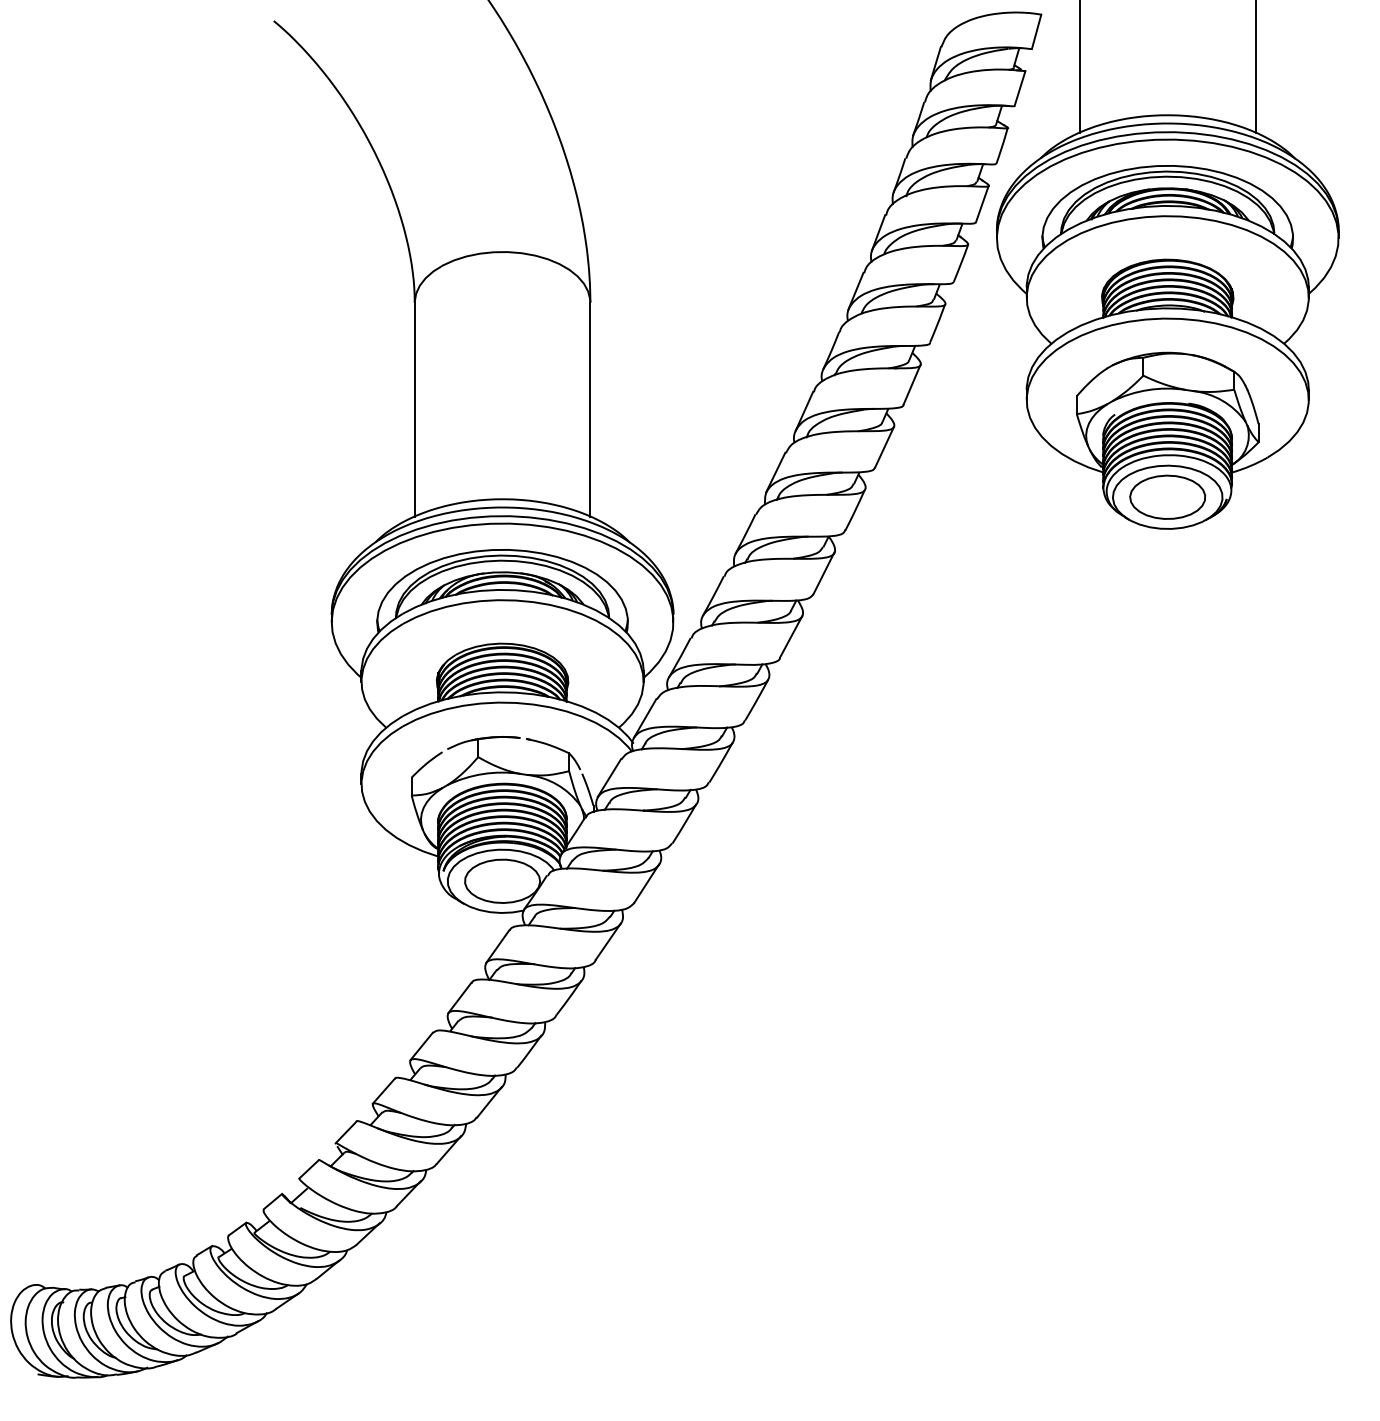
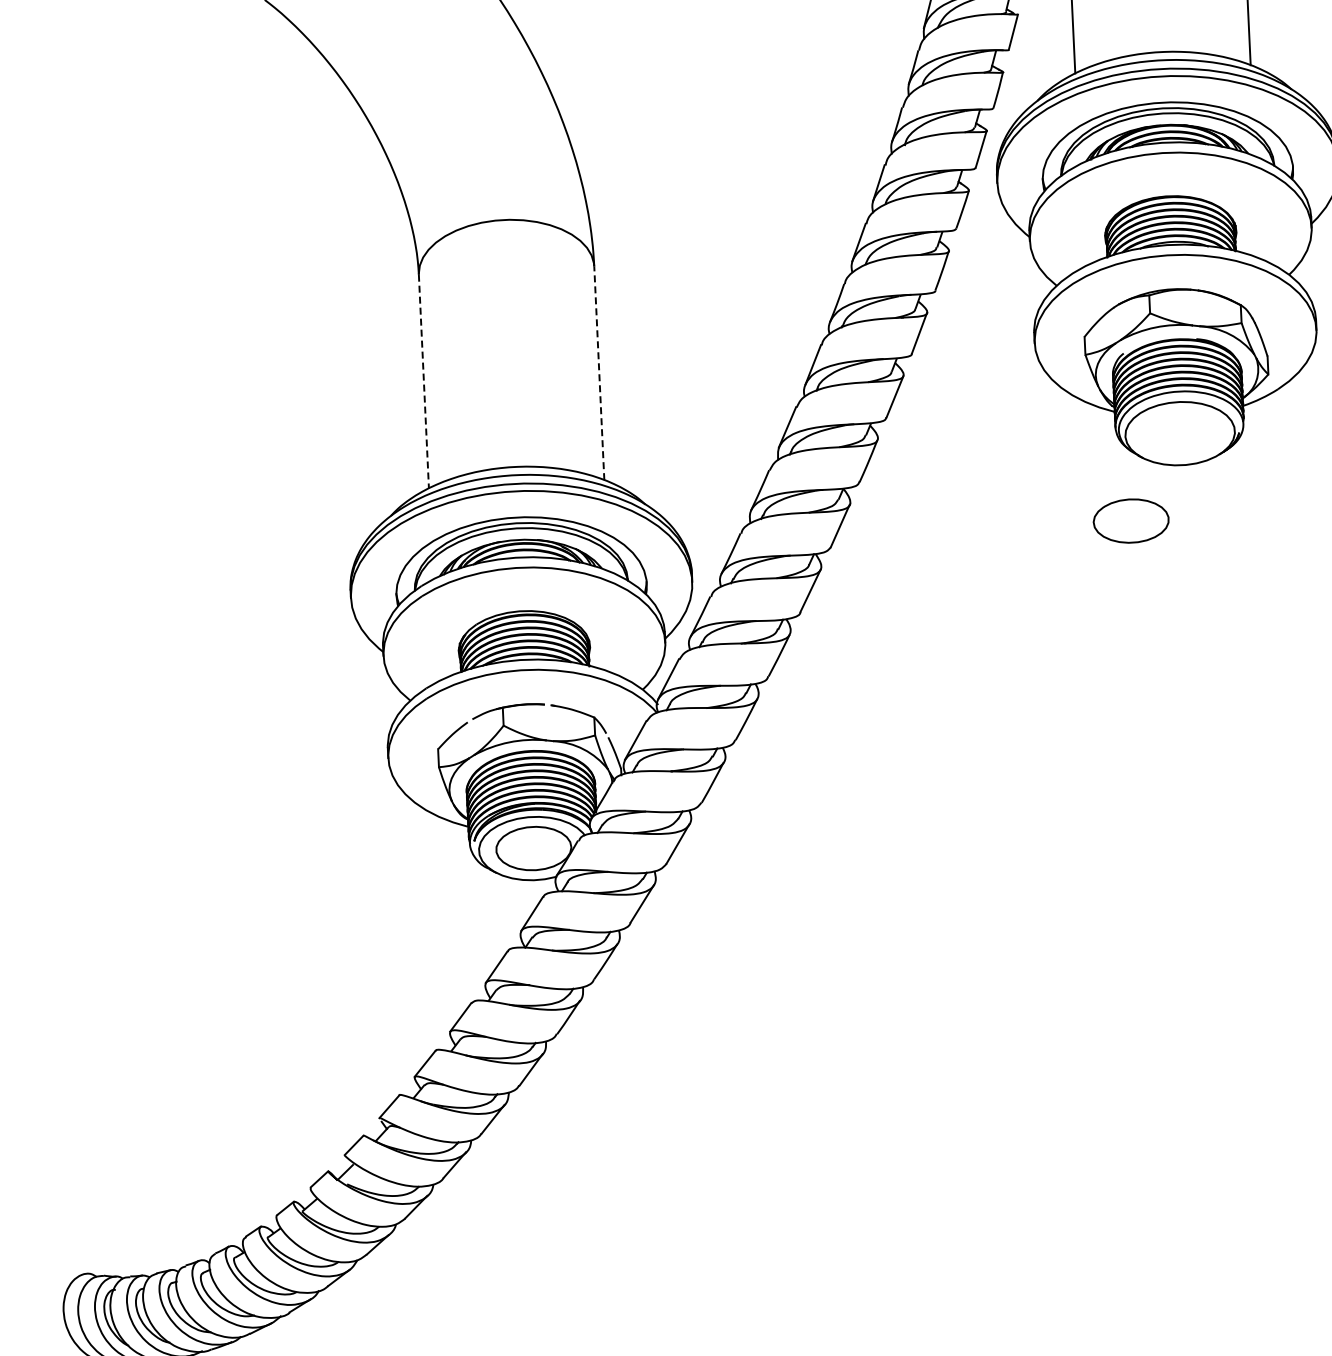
line: (414, 409) -> (423, 381), solid -> dashed
line: (590, 409) -> (599, 373), solid -> dashed
part: (1167, 496) -> (1130, 520), moved

